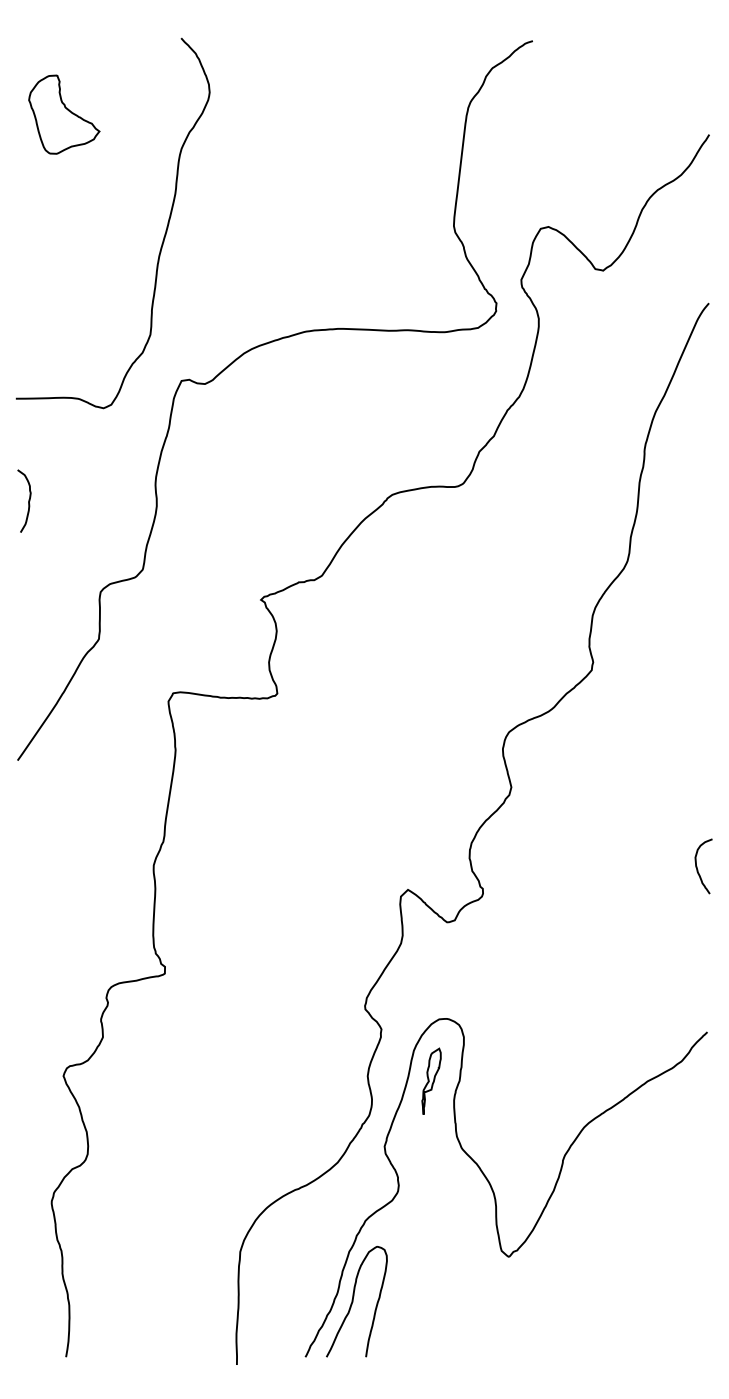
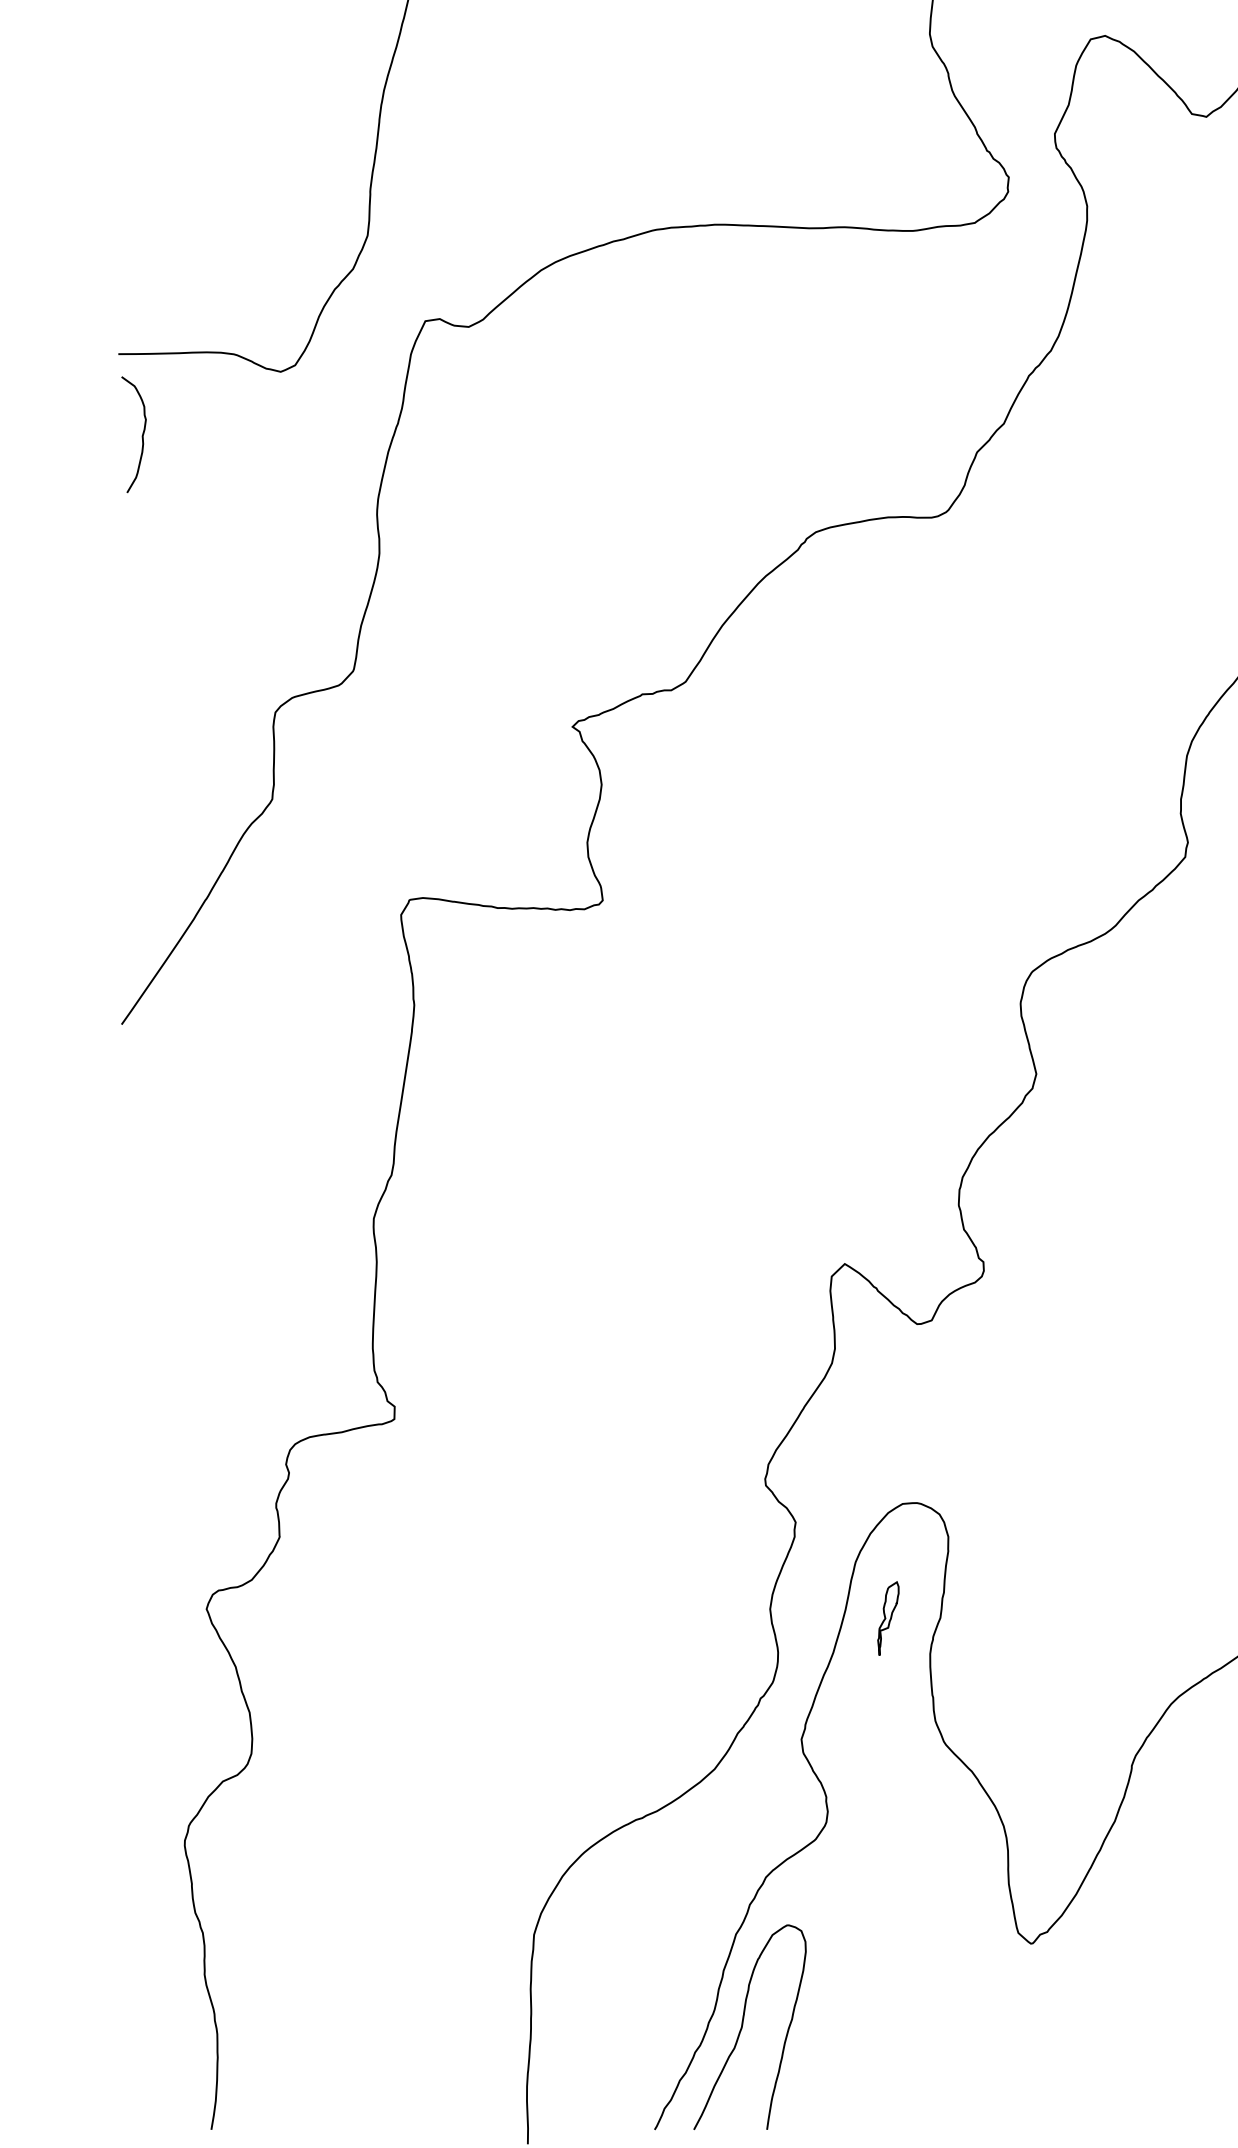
curve: (28, 500) -> (141, 433), moved
part: (431, 1080) -> (888, 1617), size x0.6

